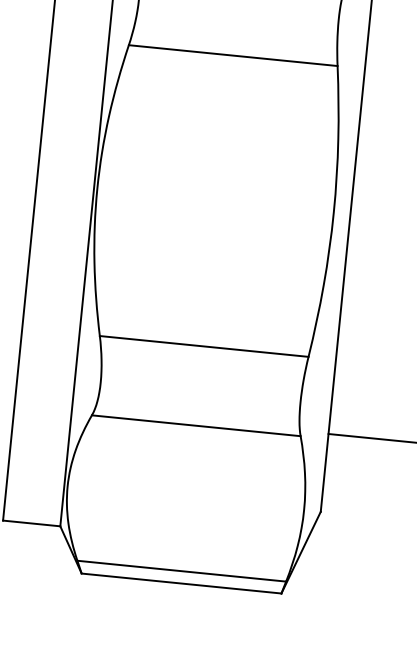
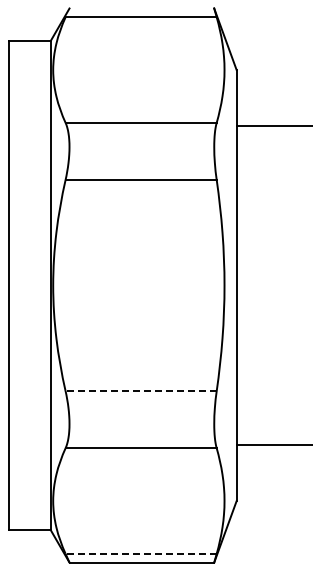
line: (204, 345) -> (141, 390), solid -> dashed
line: (182, 570) -> (141, 553), solid -> dashed

